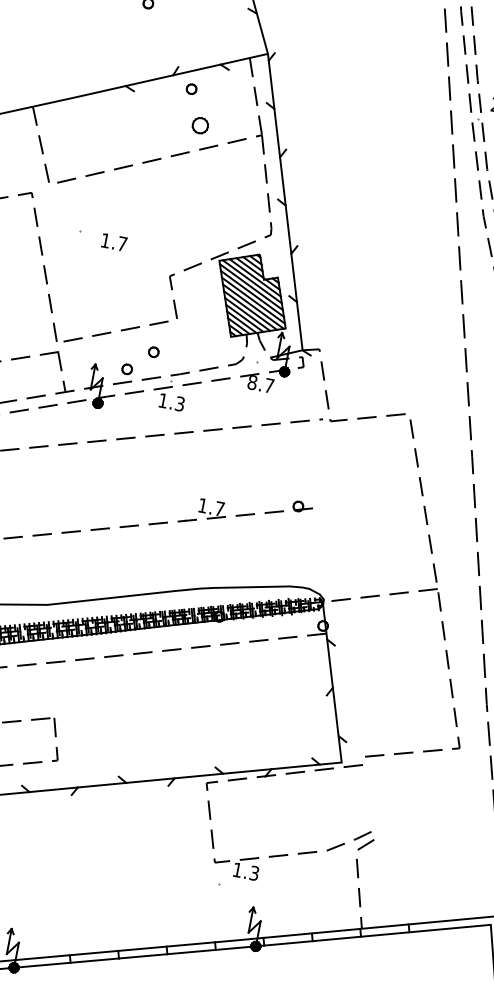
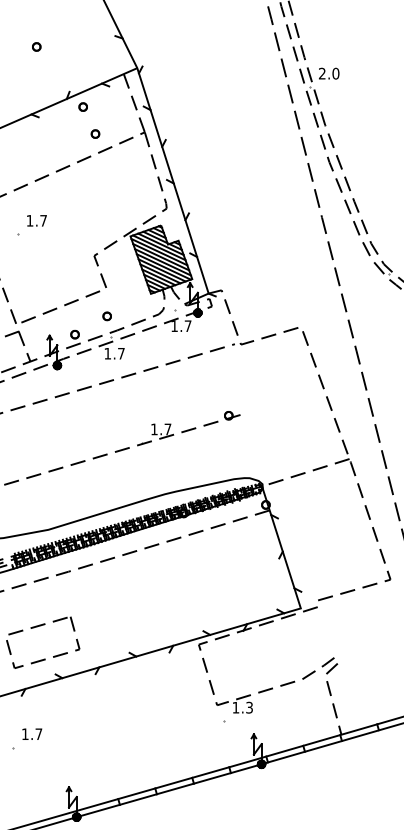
part: (200, 124) -> (95, 133), size x0.62
text: (113, 241) -> (36, 220), moved
part: (152, 352) -> (106, 316), moved
text: (252, 382) -> (174, 326), 8.7 -> 1.7
text: (180, 403) -> (121, 353), 1.3 -> 1.7

